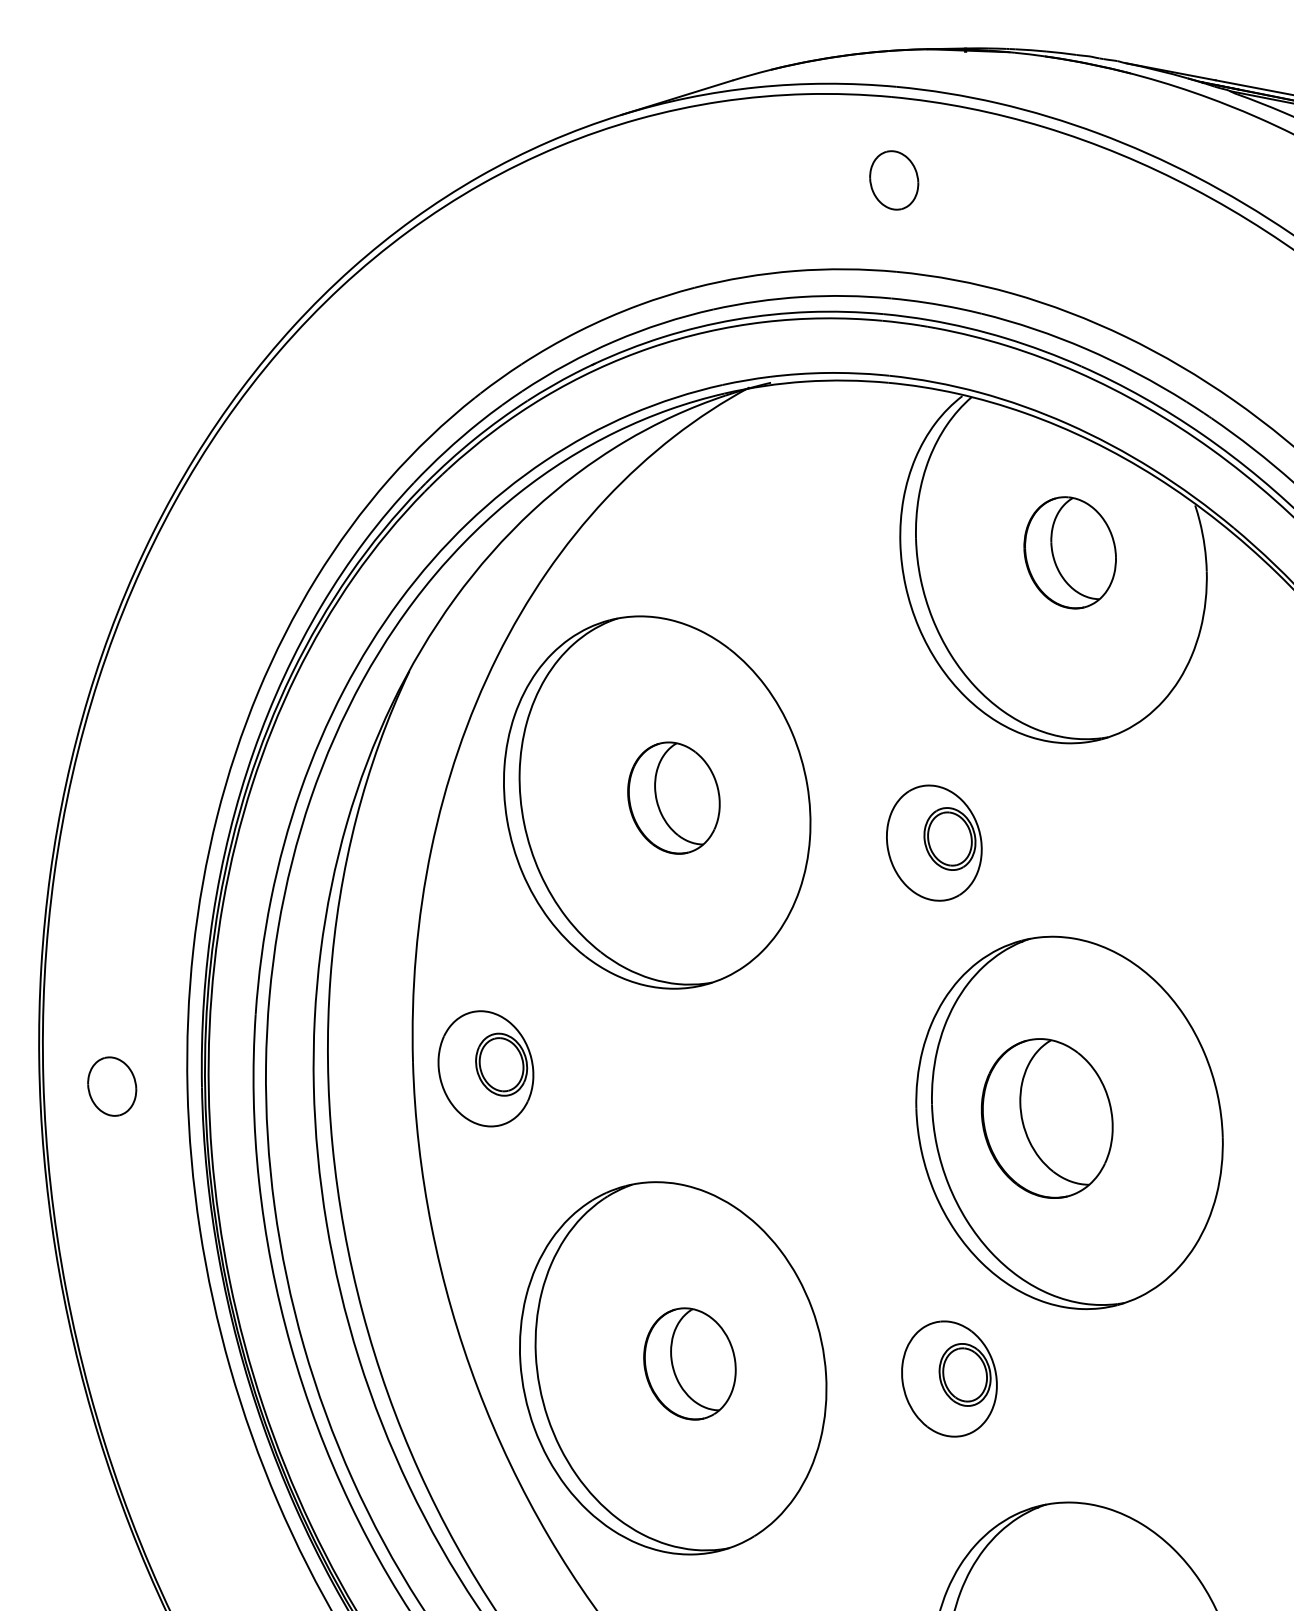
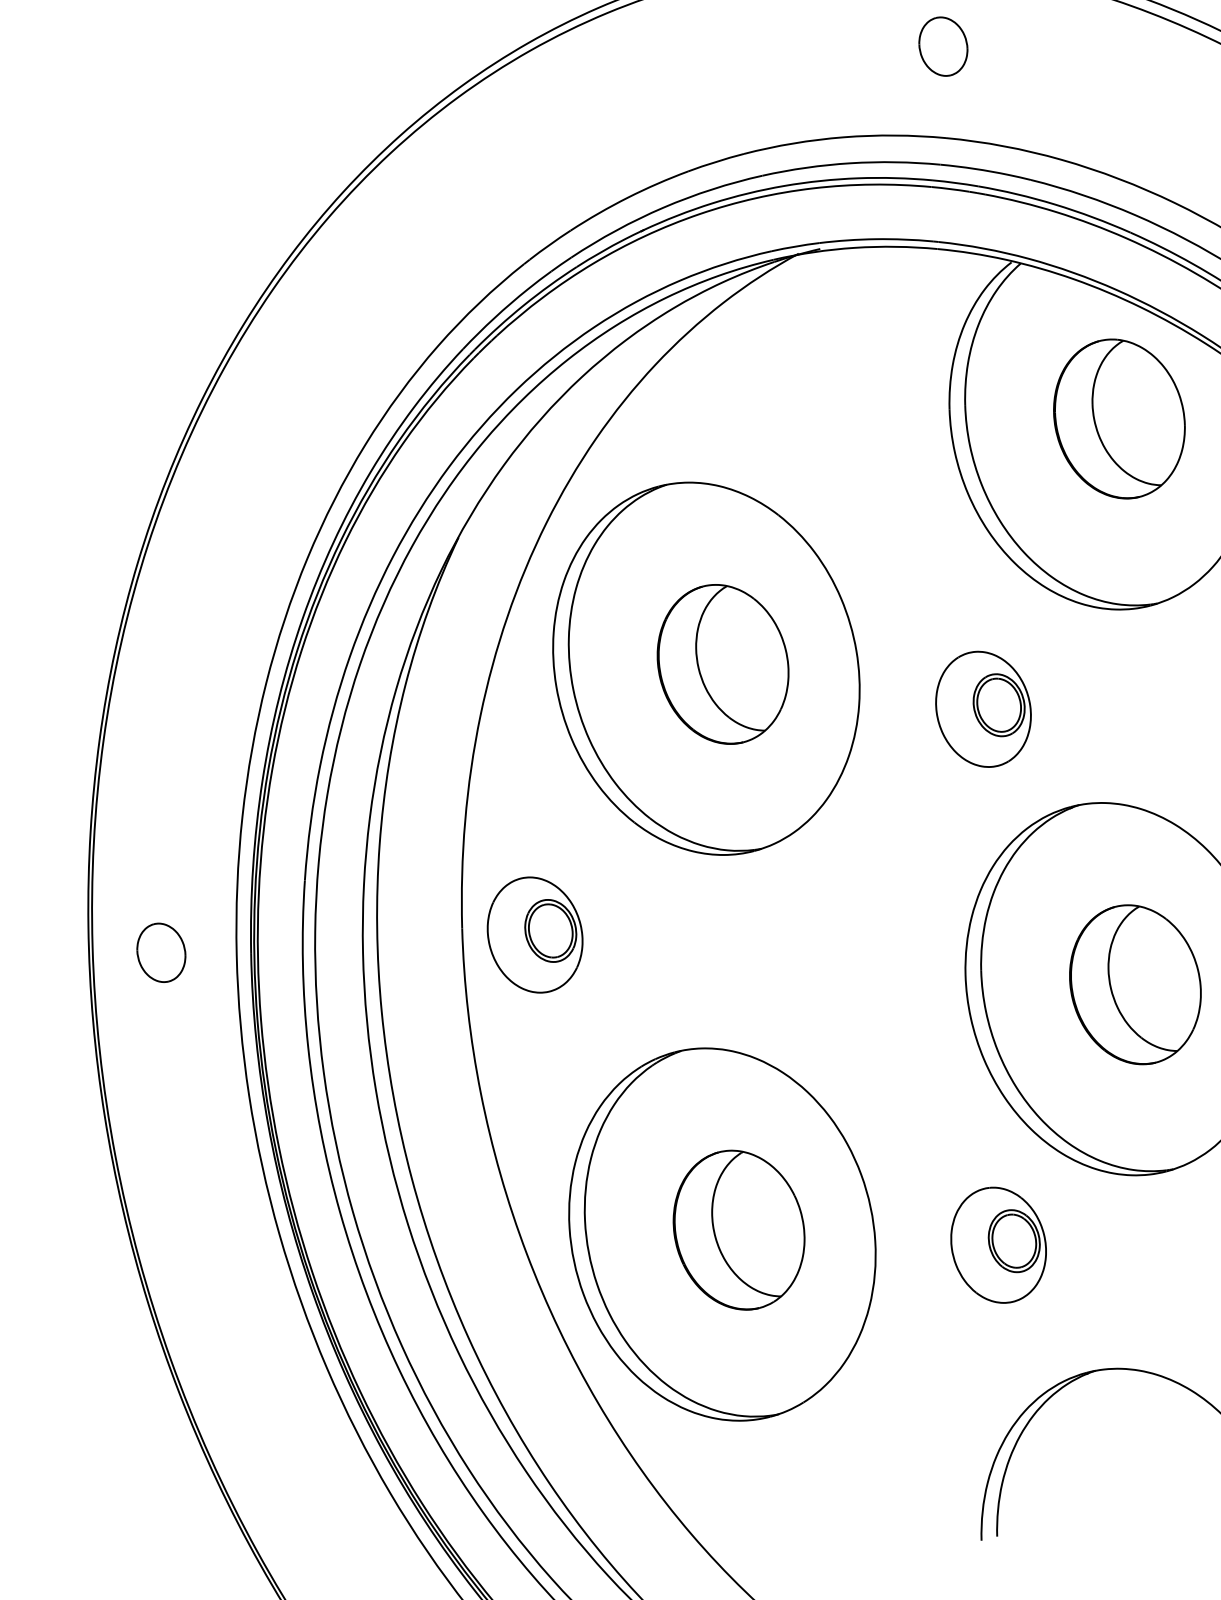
part: (1069, 552) -> (1118, 418), size x1.43
part: (673, 797) -> (722, 663), size x1.43
part: (1047, 1118) -> (1135, 984), moved
part: (689, 1363) -> (738, 1229), size x1.43

